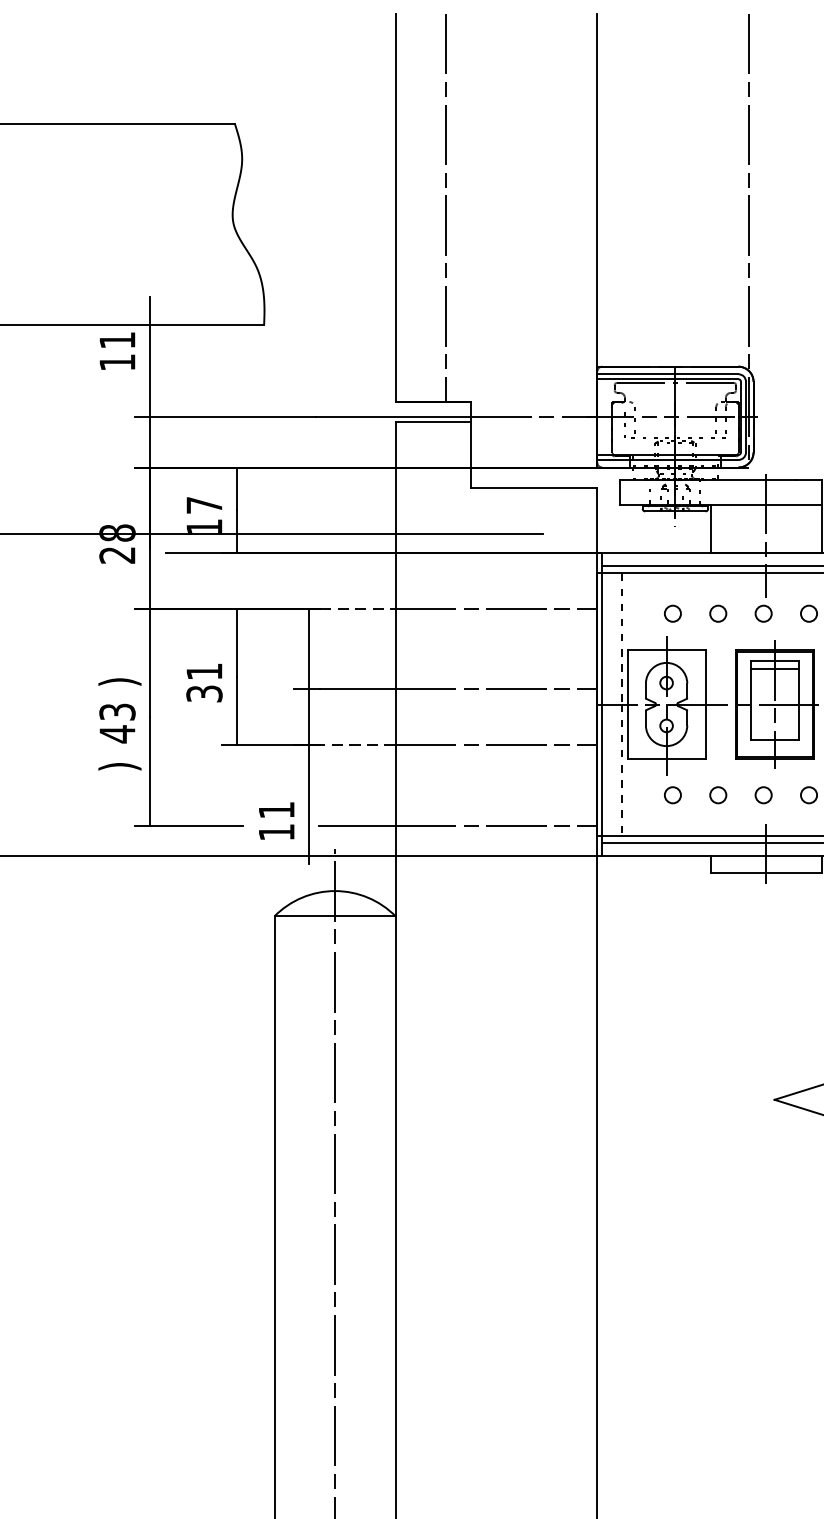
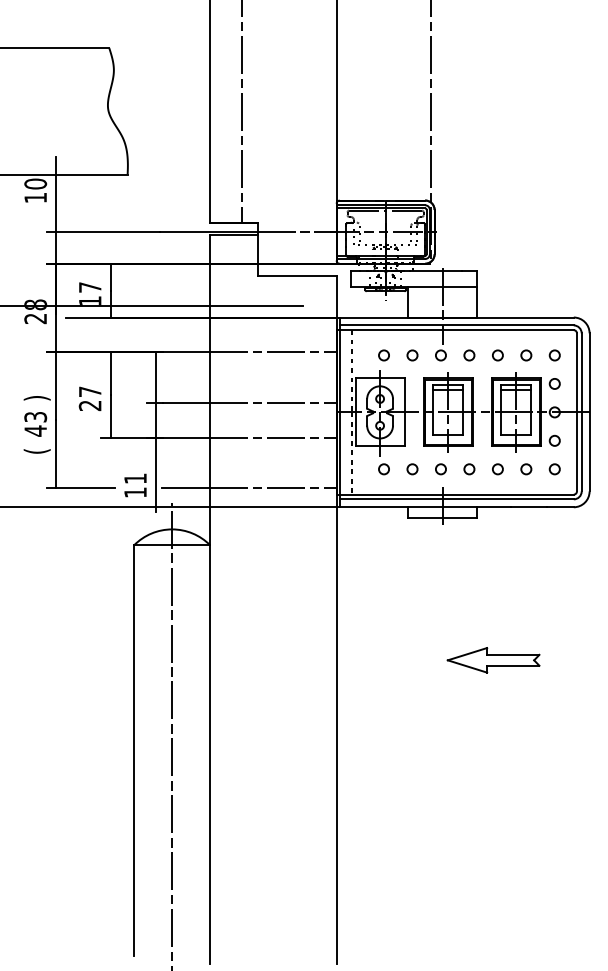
text: (117, 339) -> (35, 183), 11 -> 10
line: (357, 609) -> (186, 352), dashed -> solid
text: (204, 682) -> (90, 398), 31 -> 27
line: (357, 744) -> (186, 437), dashed -> solid
text: (118, 766) -> (36, 451), ) -> (

